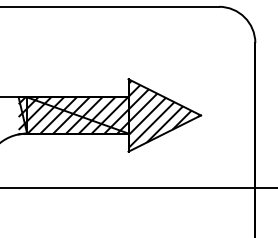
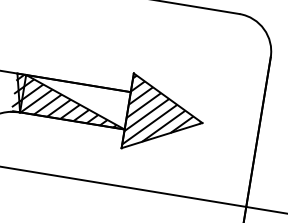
hatch: (81, 113) -> (79, 100), removed

